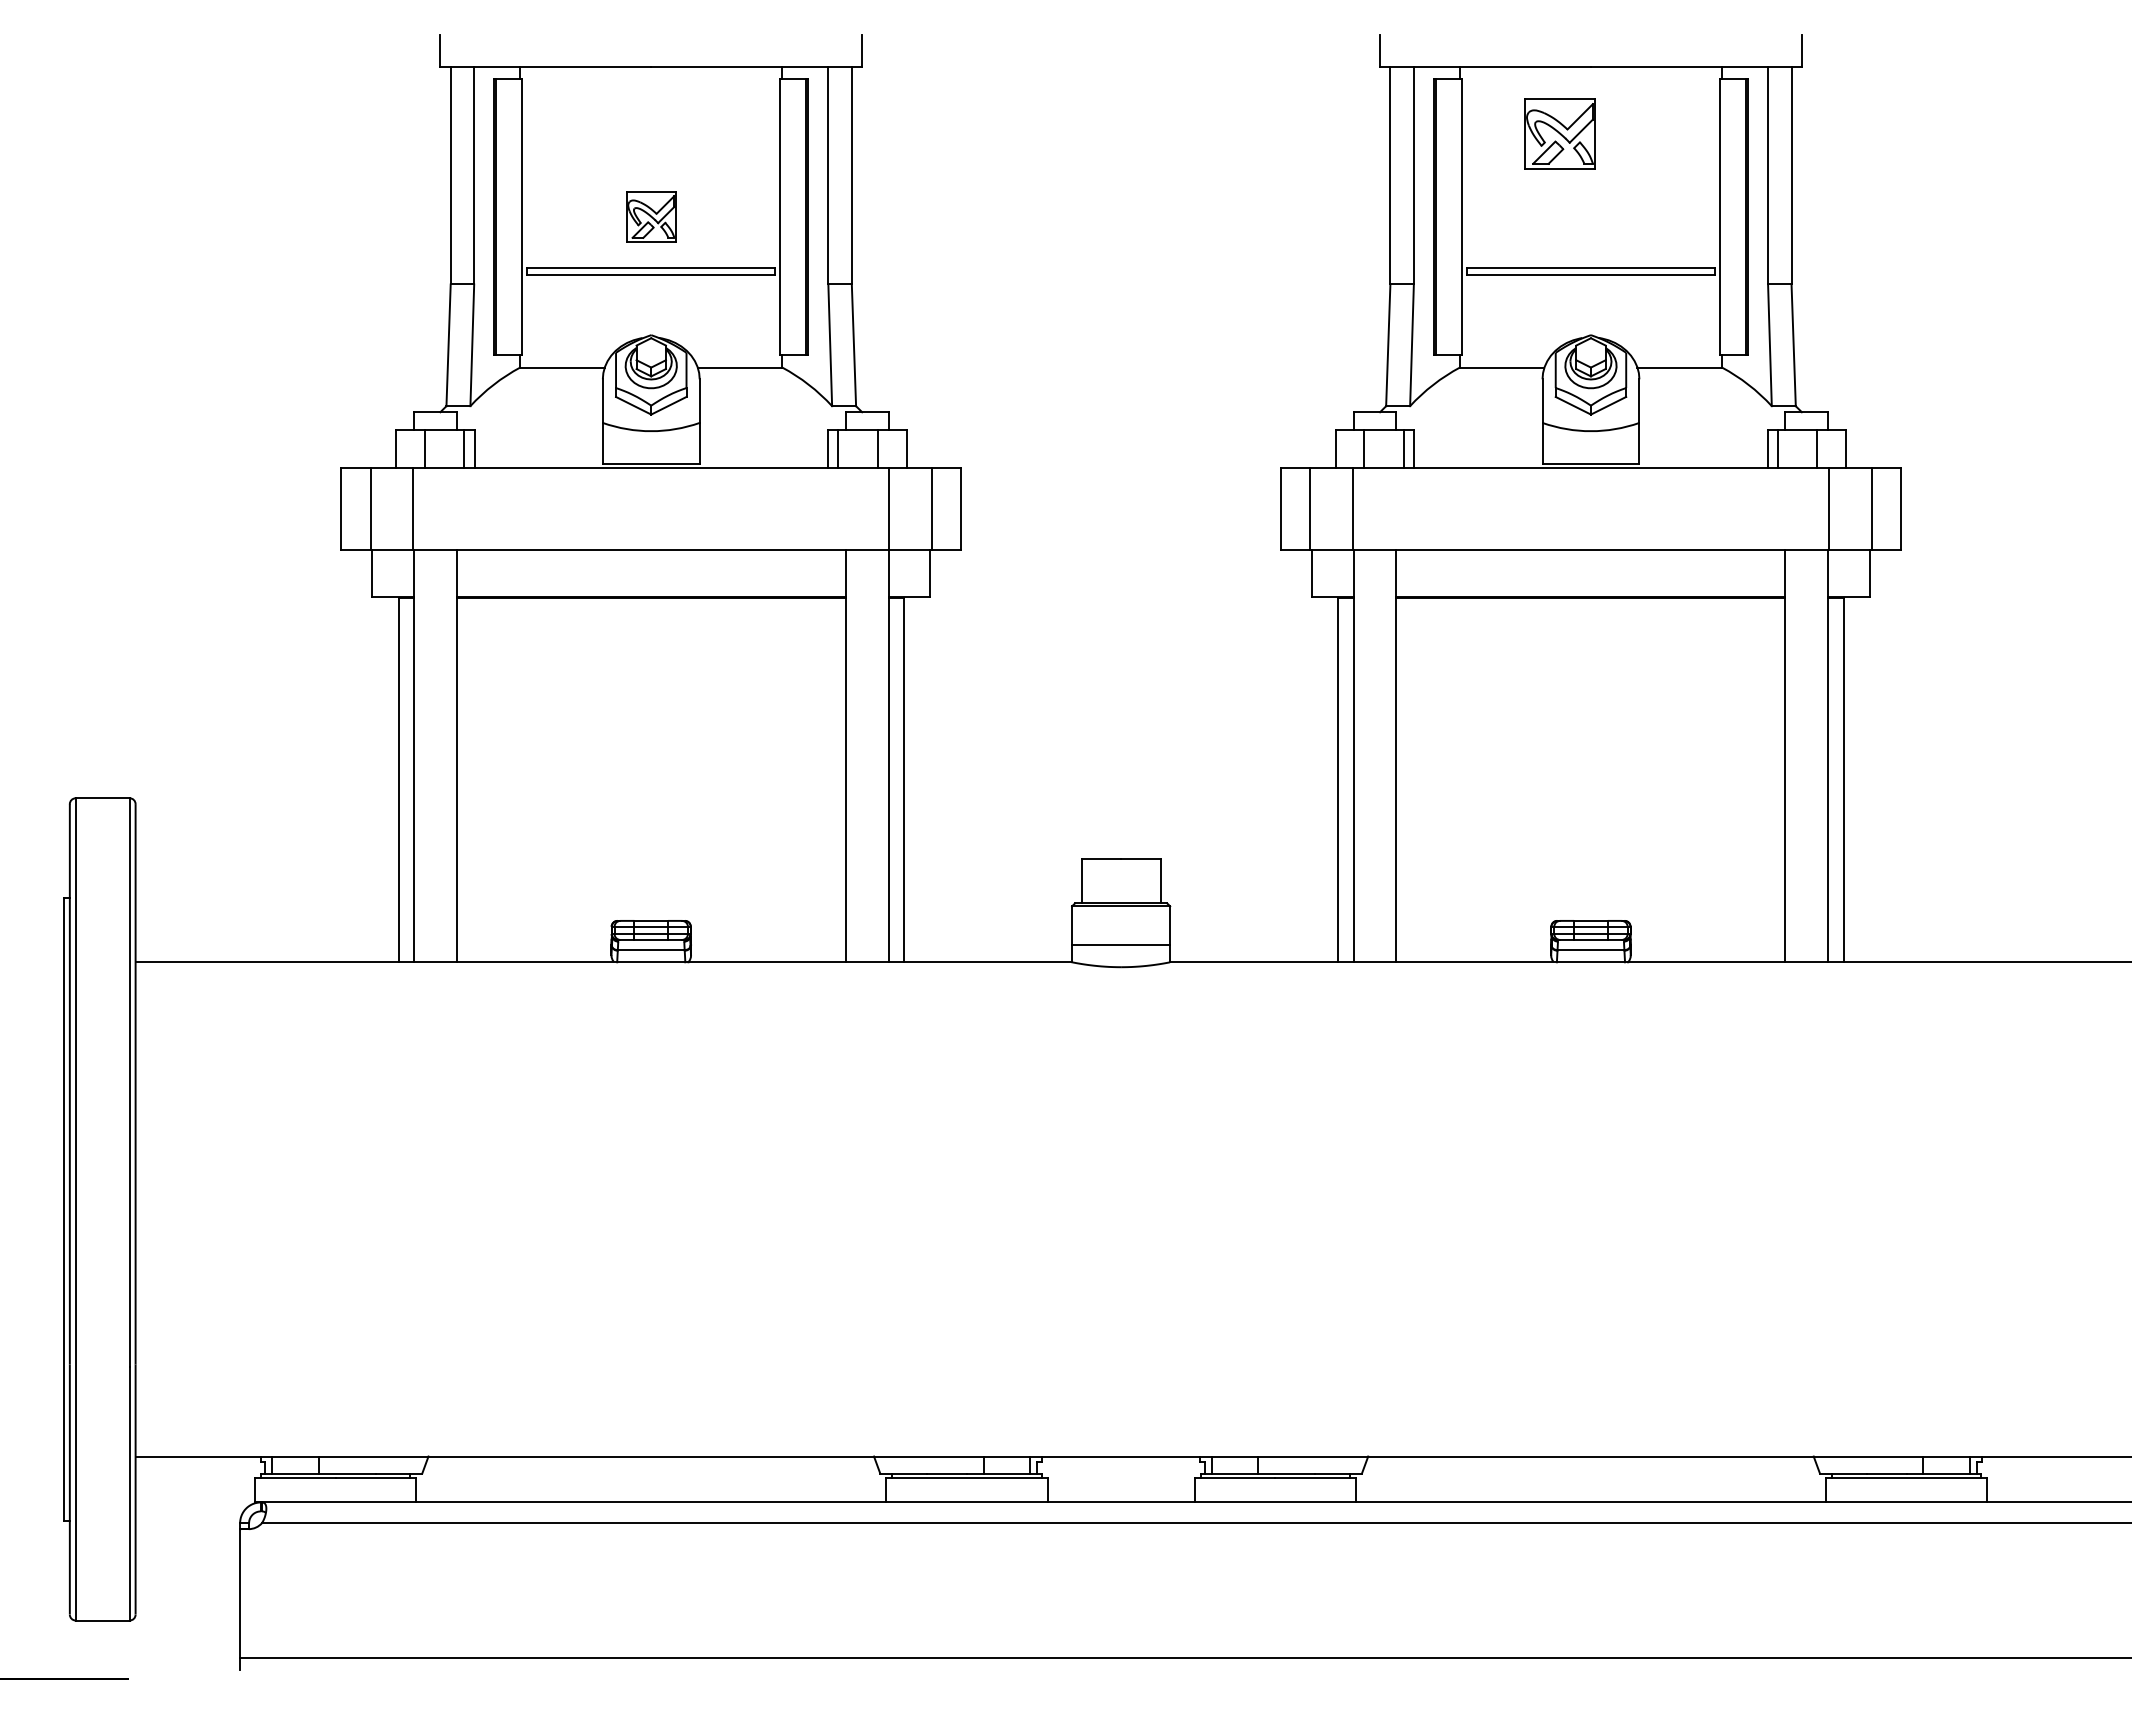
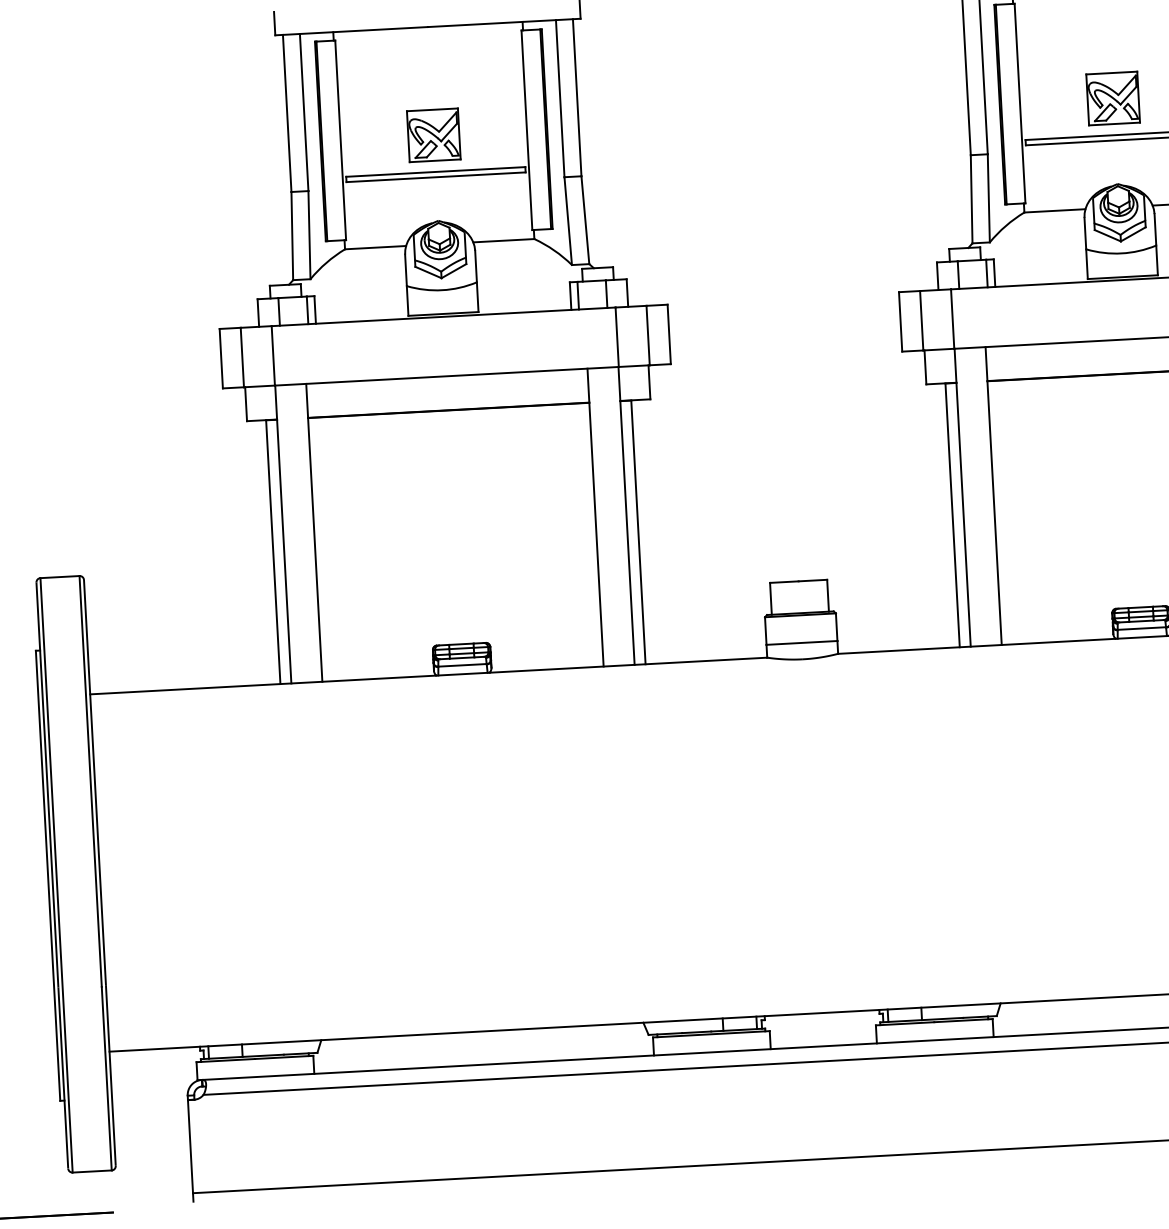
part: (1559, 133) -> (1112, 98), moved
part: (651, 216) -> (433, 134), size x1.43

